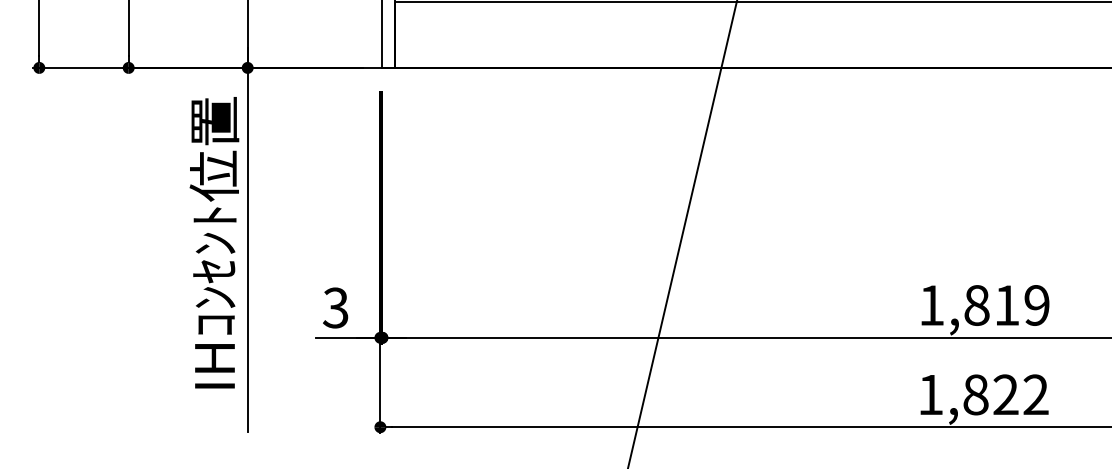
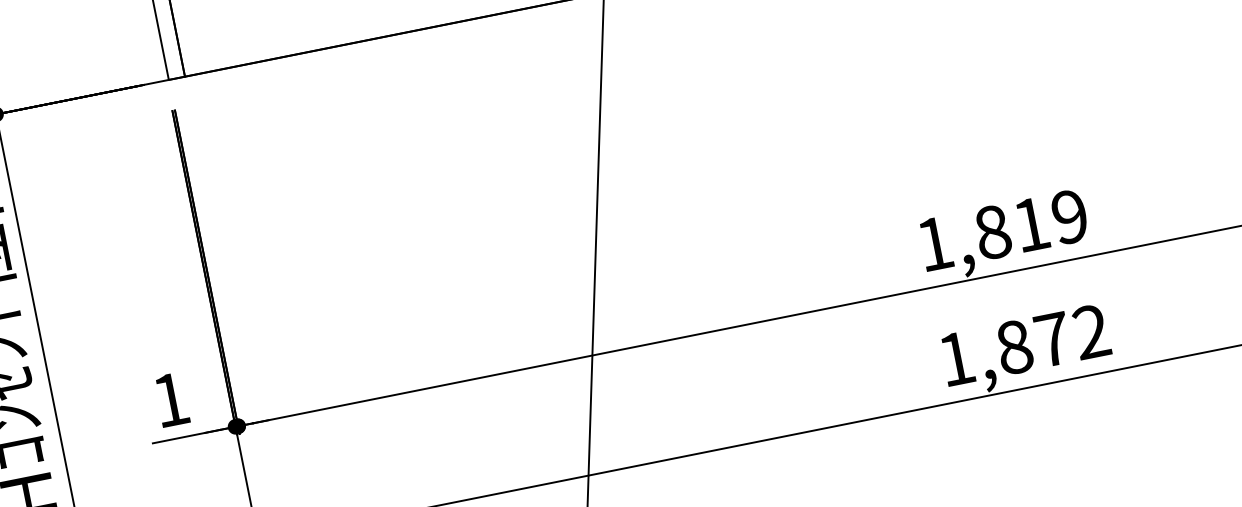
text: (335, 307) -> (170, 399), 3 -> 1
text: (1005, 394) -> (1052, 339), 1,822 -> 1,872

